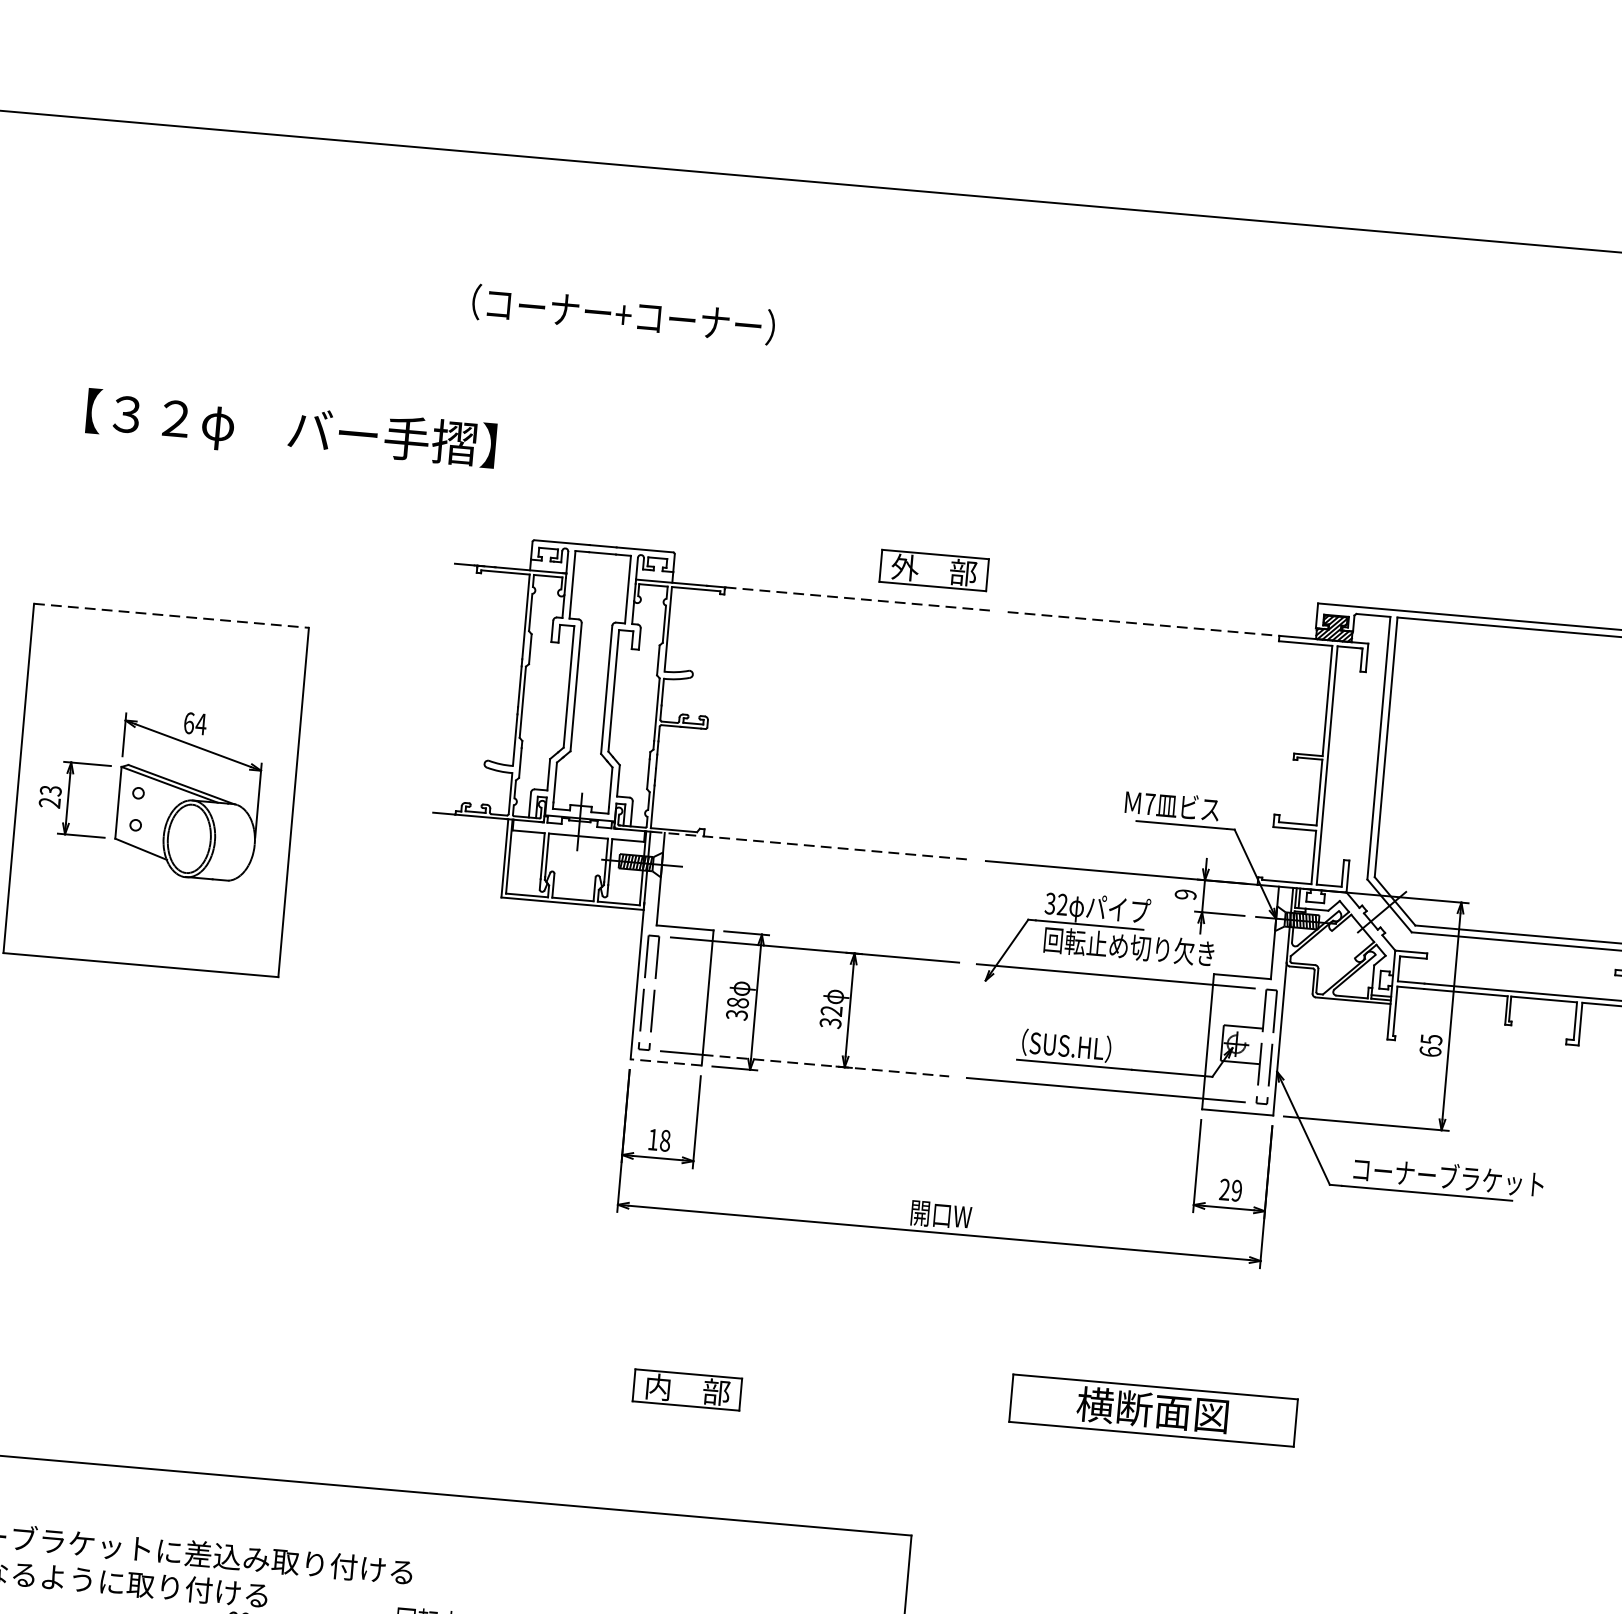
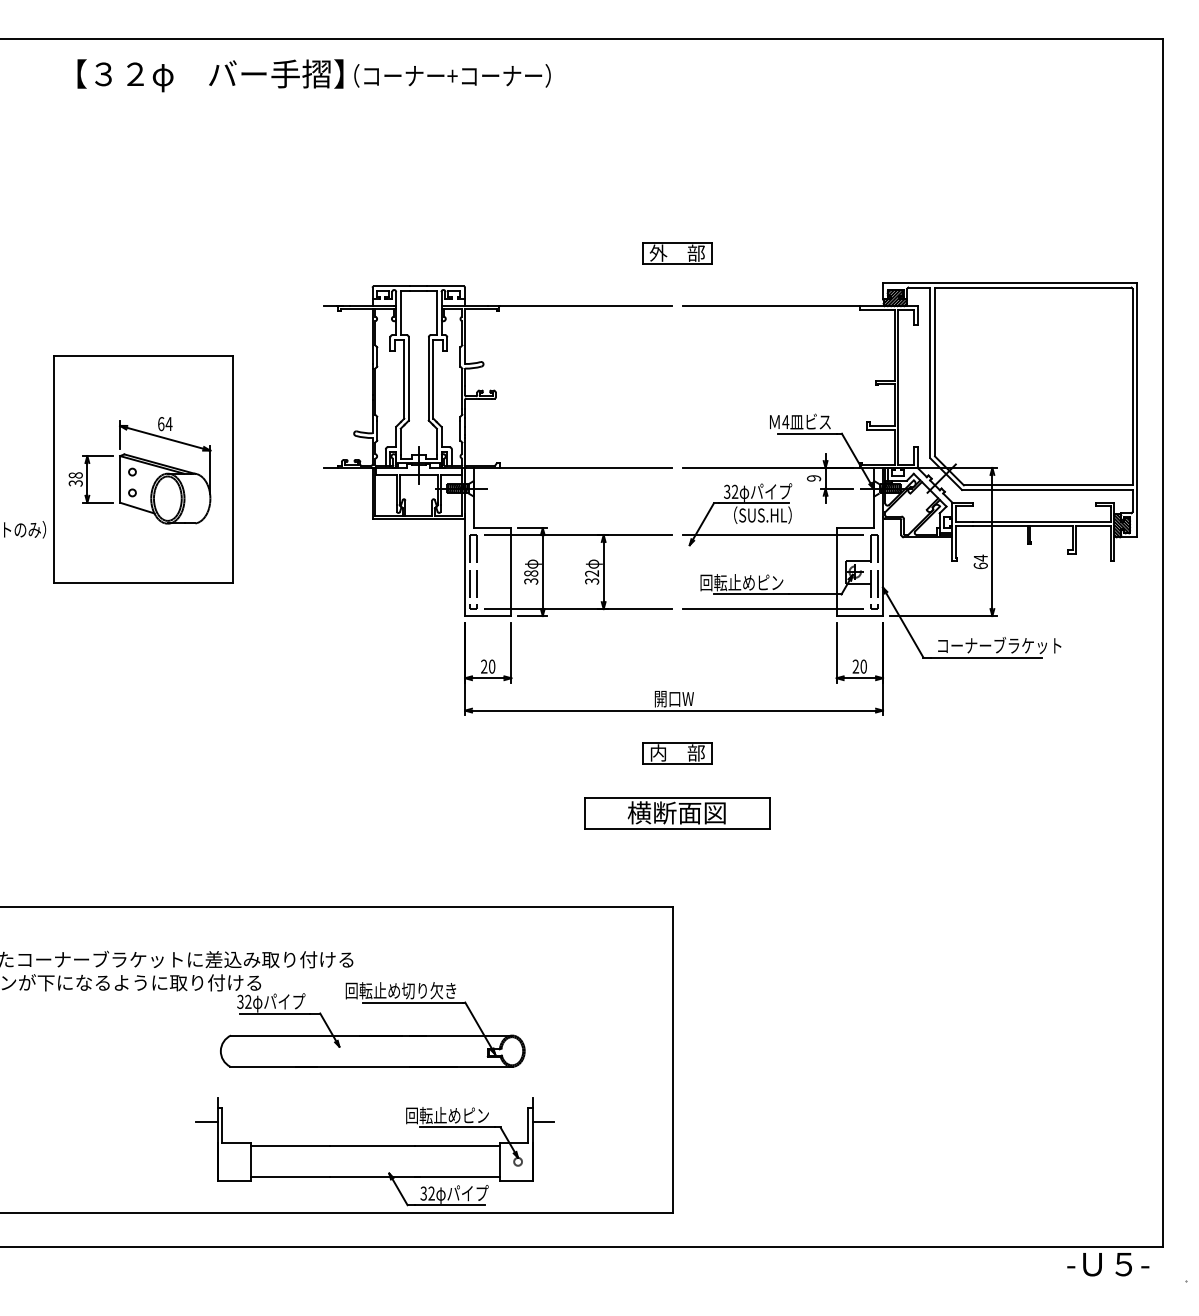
text: (623, 314) -> (452, 75), moved
text: (291, 430) -> (210, 75), moved
part: (934, 570) -> (677, 253), moved
line: (857, 599) -> (585, 306), dashed -> solid
line: (172, 615) -> (144, 355), dashed -> solid
line: (1145, 624) -> (772, 306), dashed -> solid
text: (49, 796) -> (75, 479), 23 -> 38
text: (1149, 803) -> (785, 421), 7 -> 4
line: (809, 846) -> (568, 468), dashed -> solid
text: (1129, 945) -> (780, 514), 回転止め切り欠き -> （SUS.HL）
text: (1431, 1038) -> (980, 557), 65 -> 64
text: (1060, 1044) -> (741, 582), （SUS.HL） -> 回転止めピン
line: (665, 1063) -> (487, 616), dashed -> solid
line: (825, 1066) -> (591, 609), dashed -> solid
text: (659, 1140) -> (488, 666), 18 -> 20
text: (1236, 1190) -> (863, 666), 29 -> 20
part: (687, 1390) -> (677, 753), moved
part: (1153, 1411) -> (677, 813), moved

